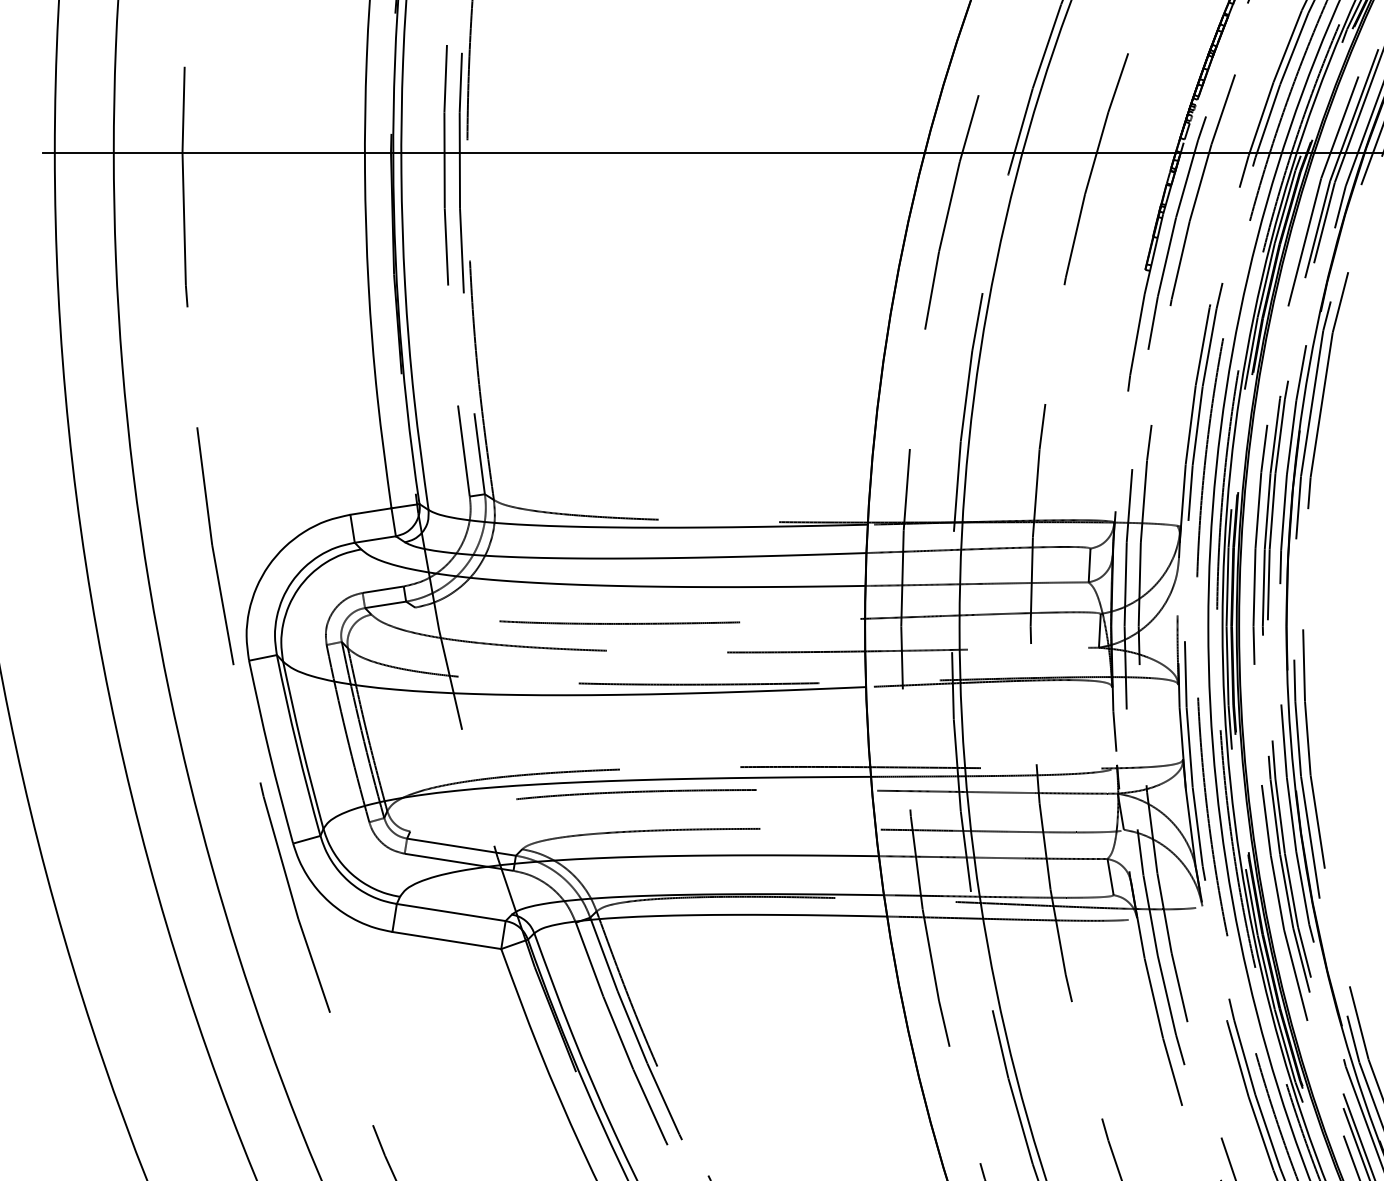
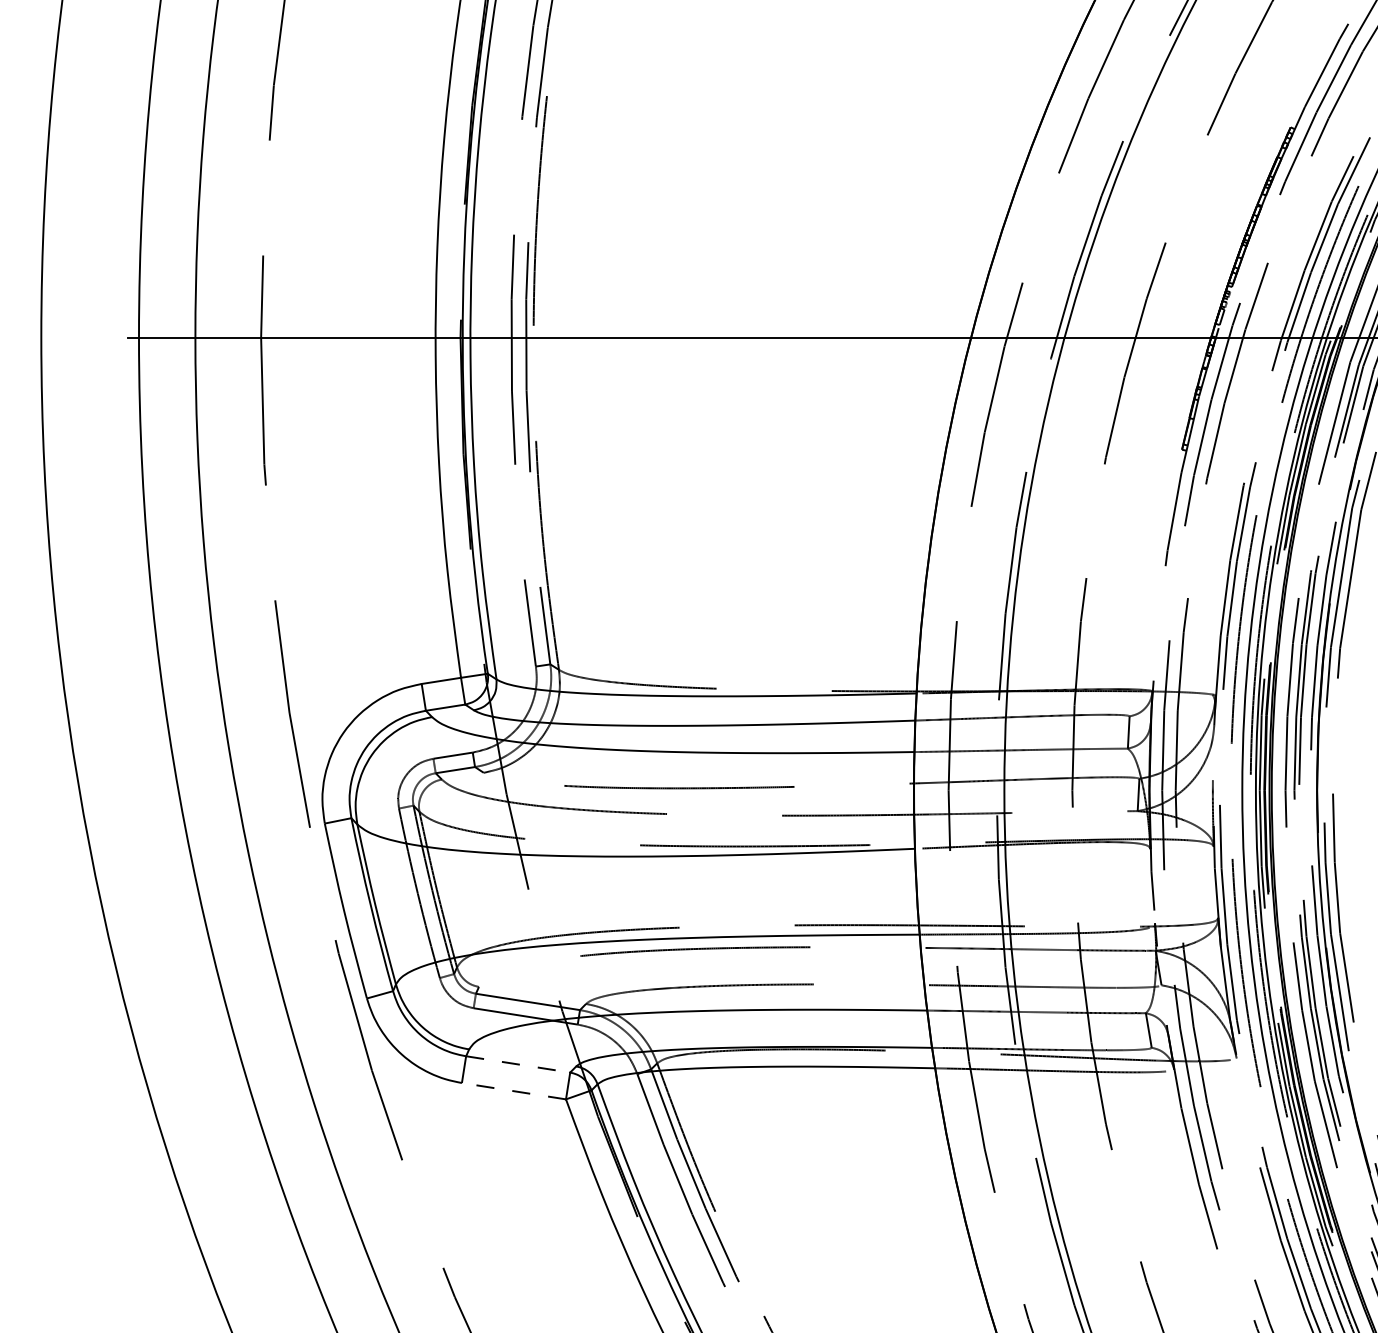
line: (451, 912) -> (518, 1064), solid -> dashed
line: (446, 940) -> (513, 1091), solid -> dashed

